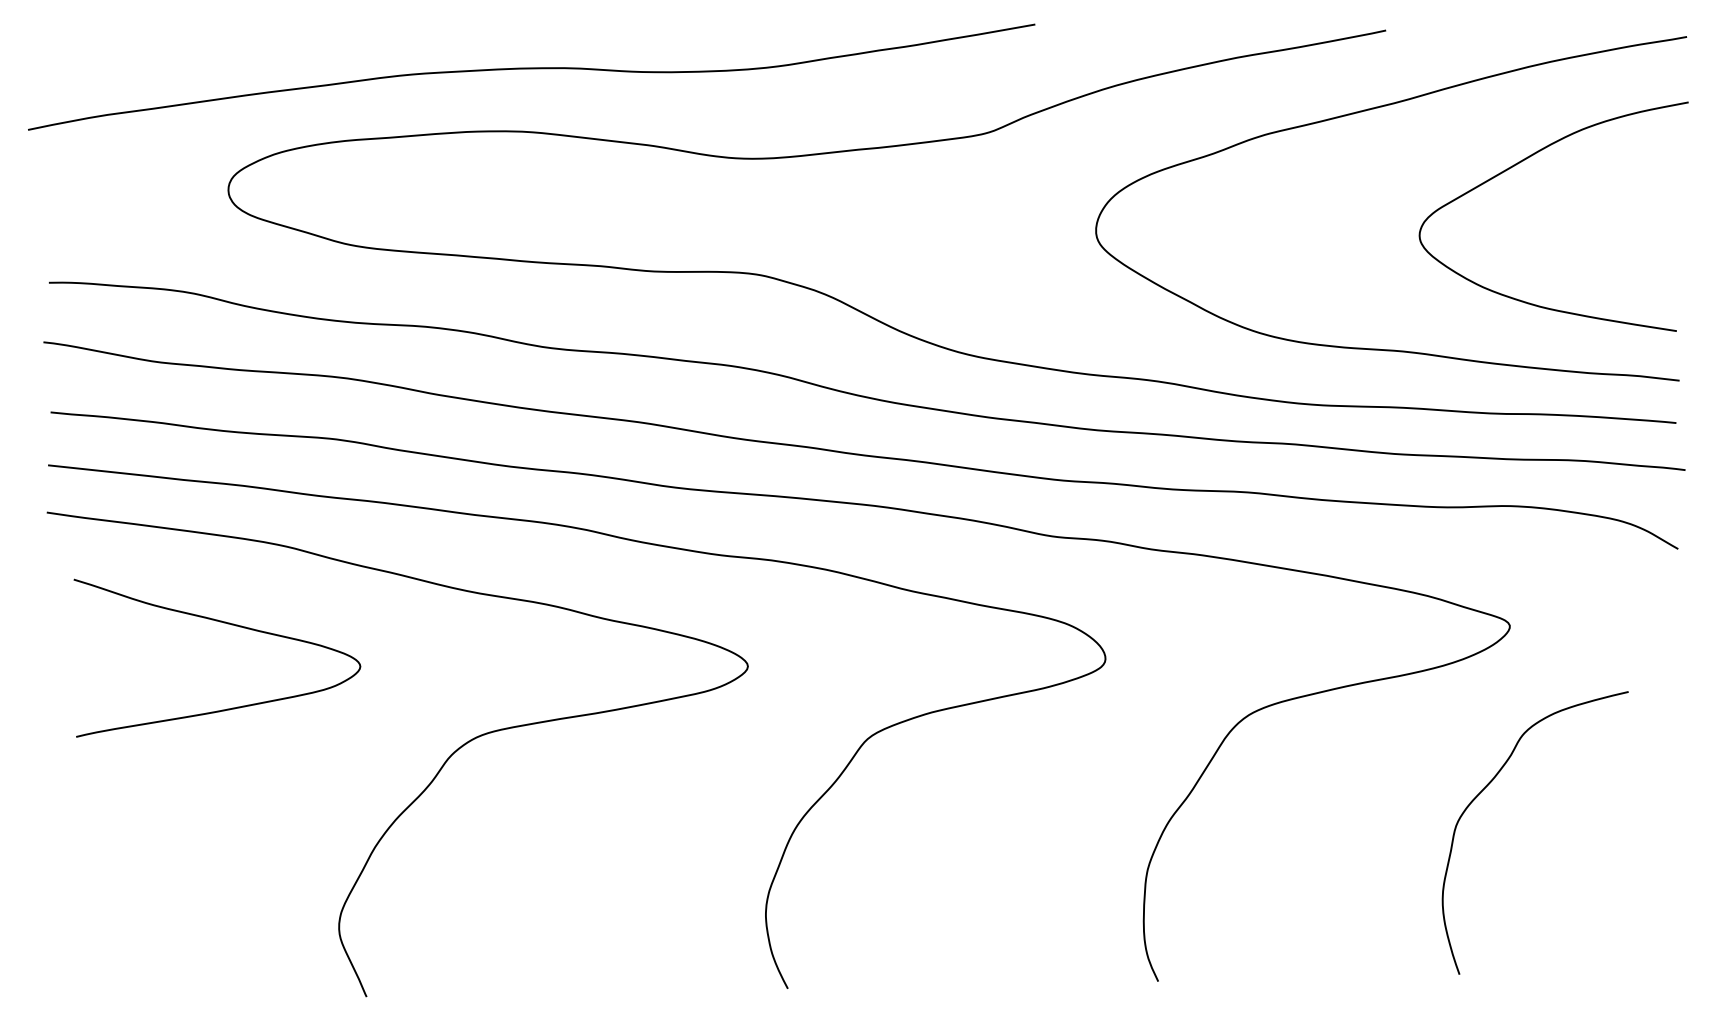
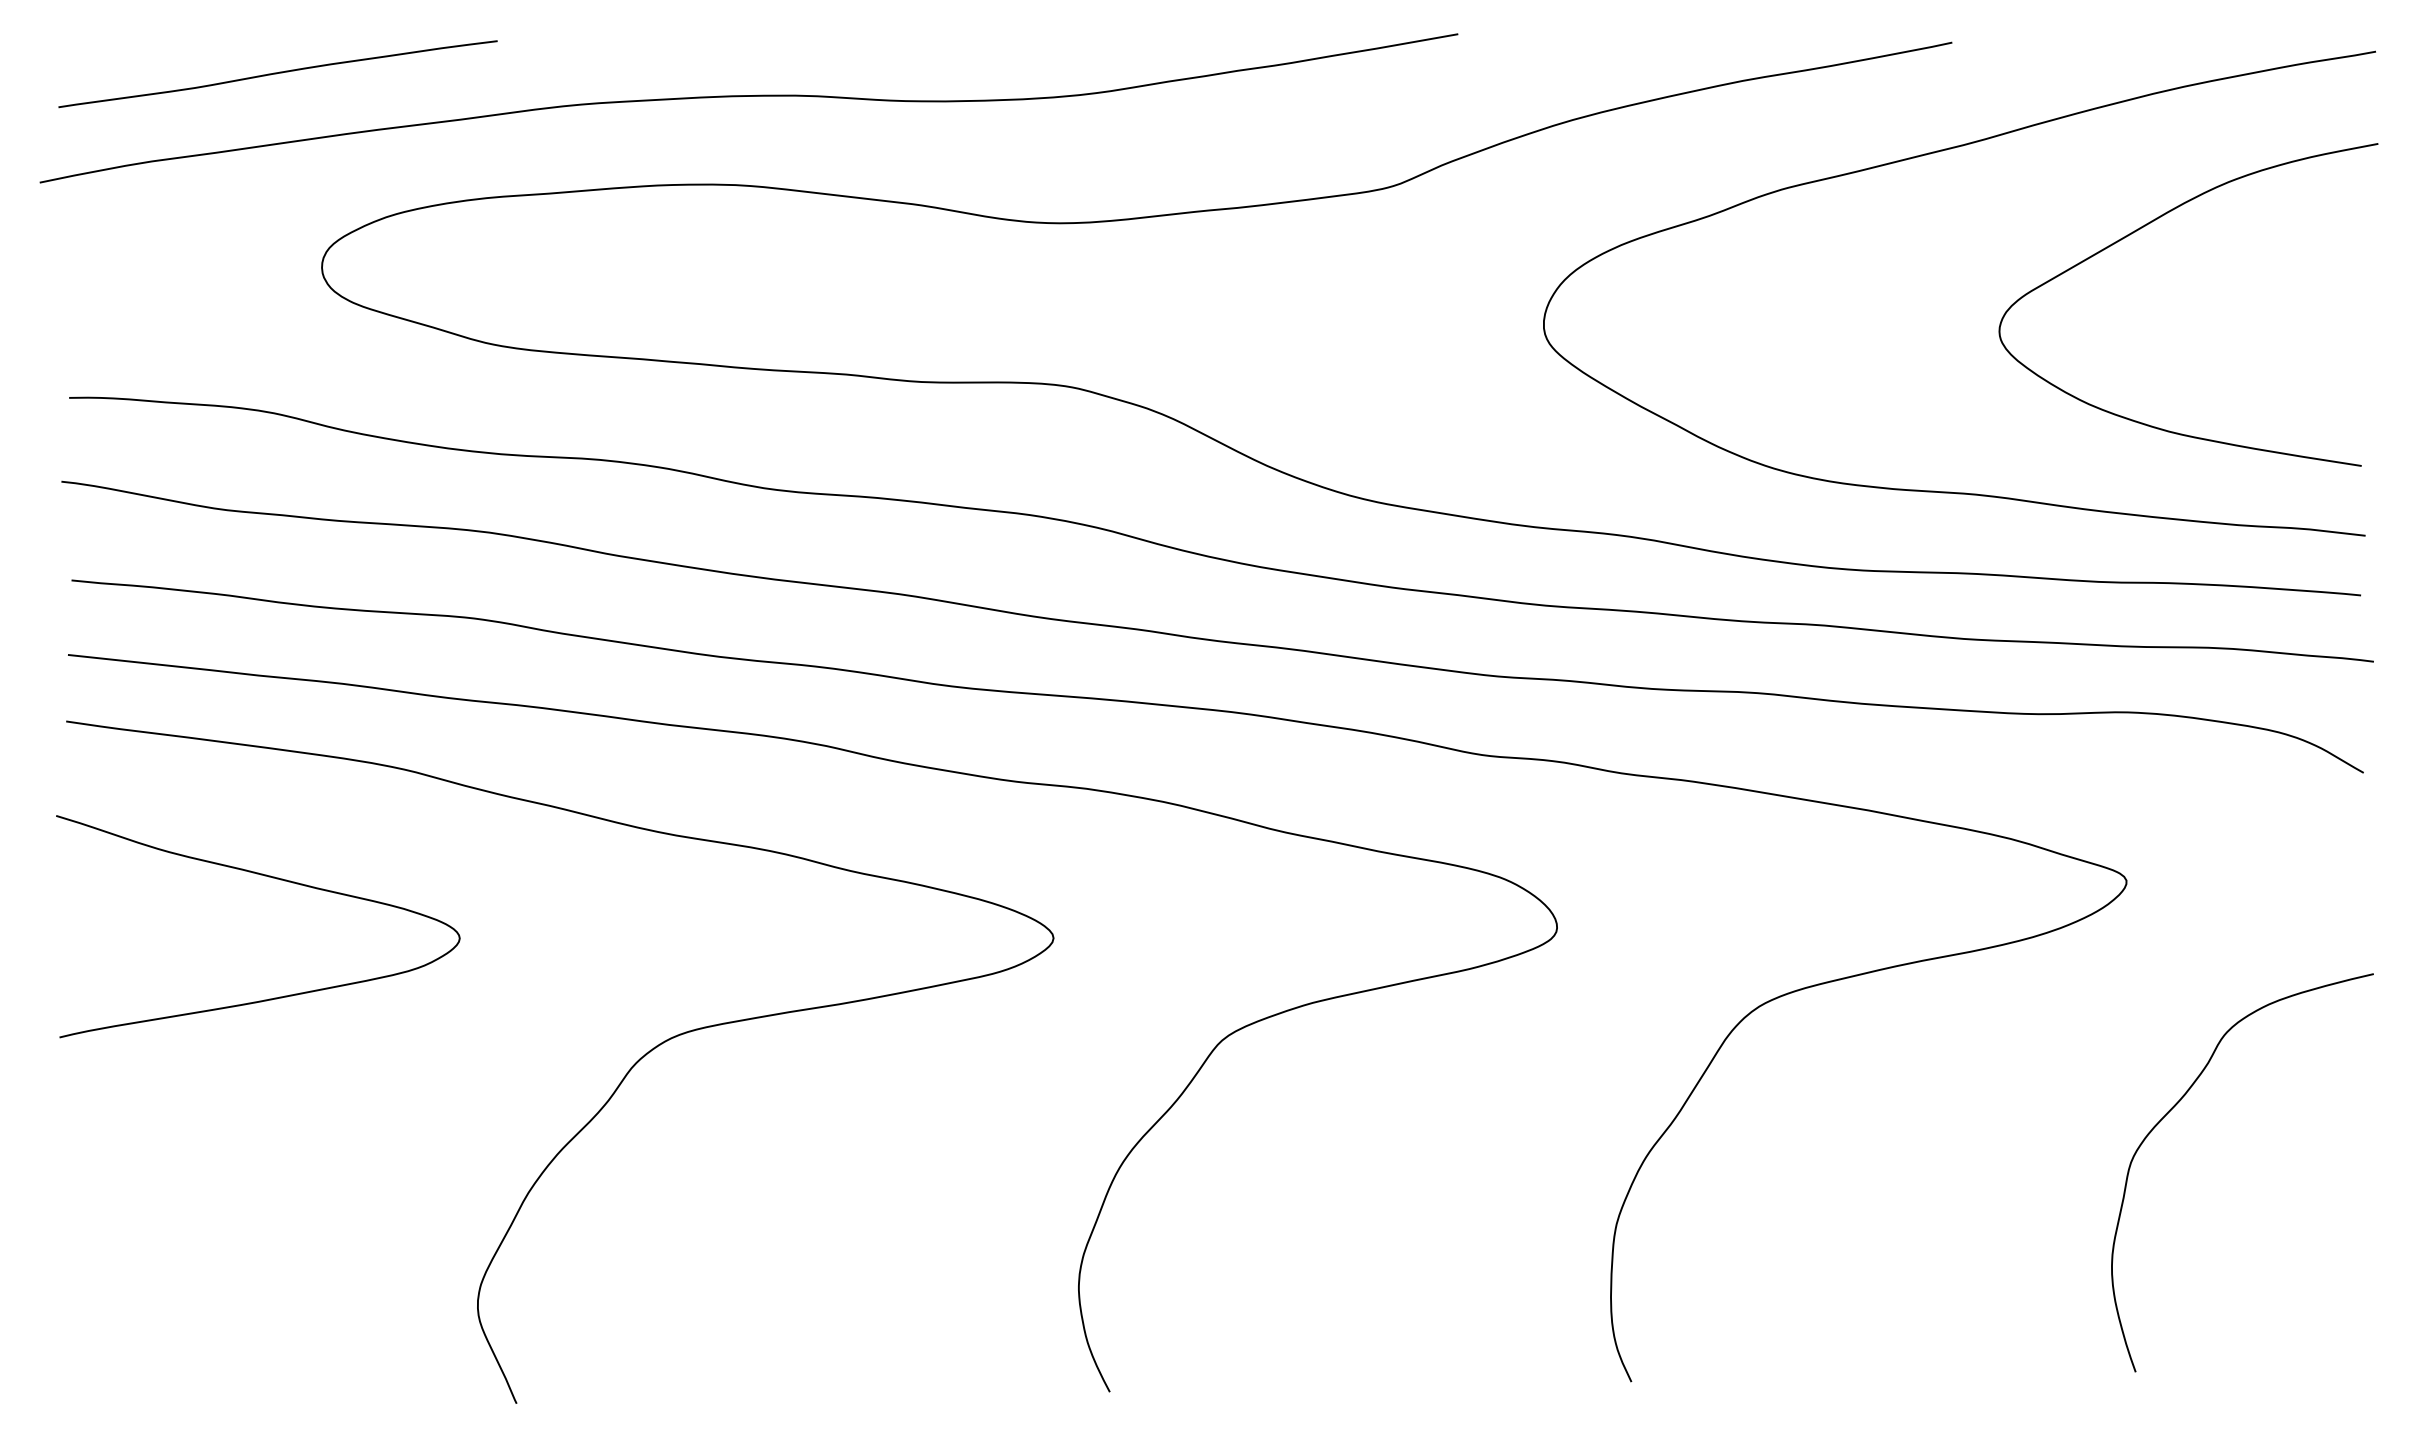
curve: (196, 52) -> (277, 73), added
curve: (227, 624) -> (272, 878), moved
curve: (1488, 785) -> (2176, 1105), moved

